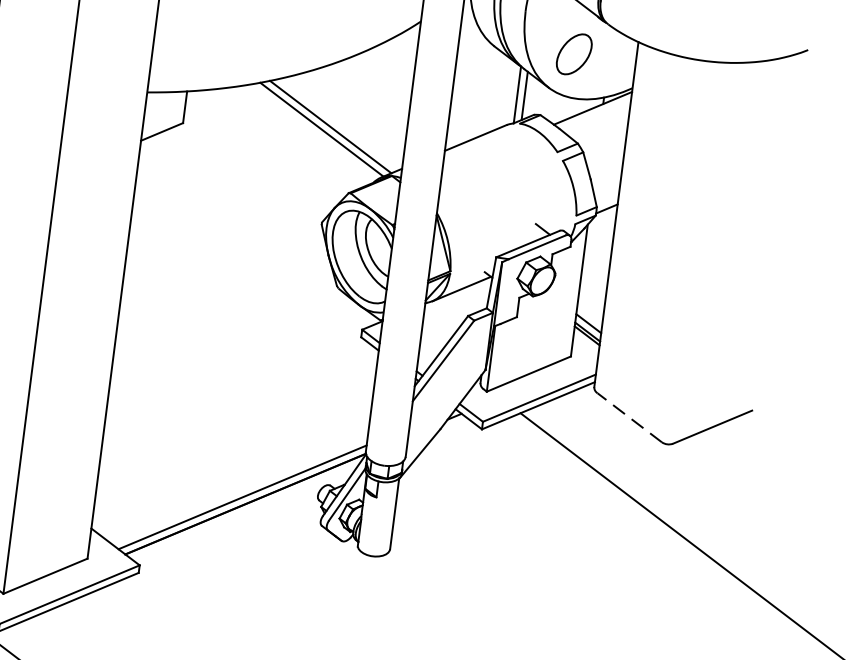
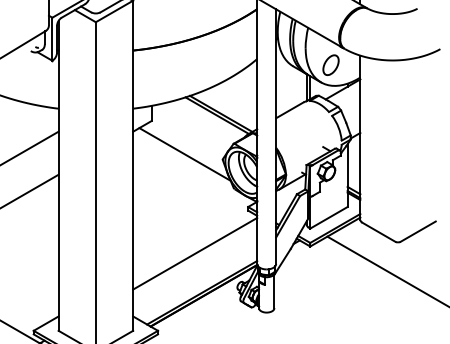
line: (242, 202) -> (184, 154), added
line: (239, 413) -> (195, 253), added
line: (628, 418) -> (378, 232), dashed -> solid

